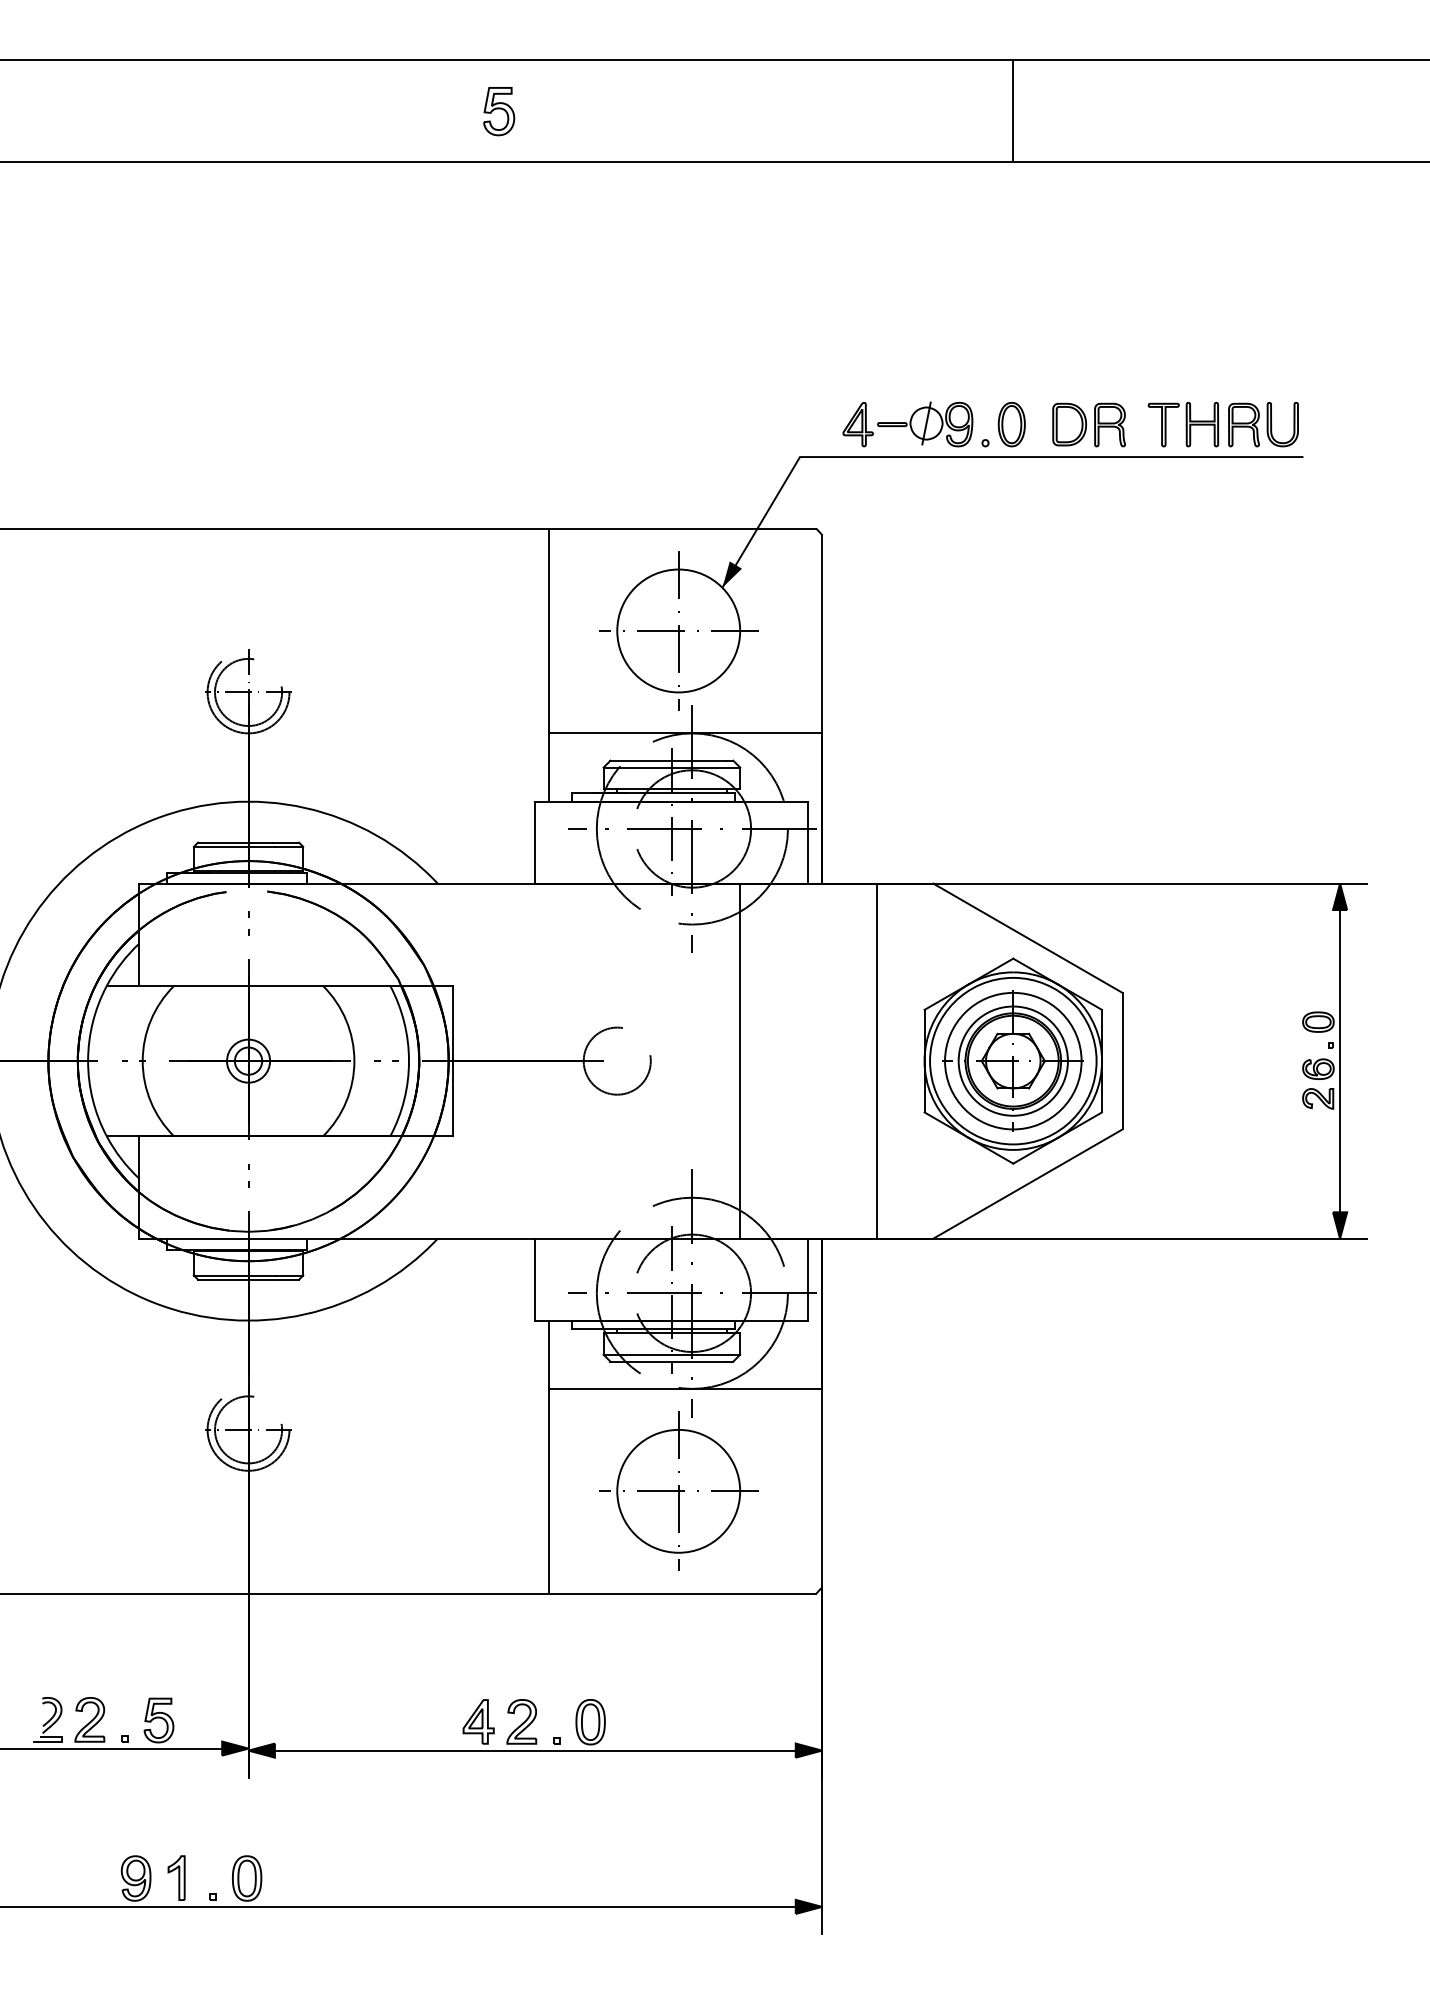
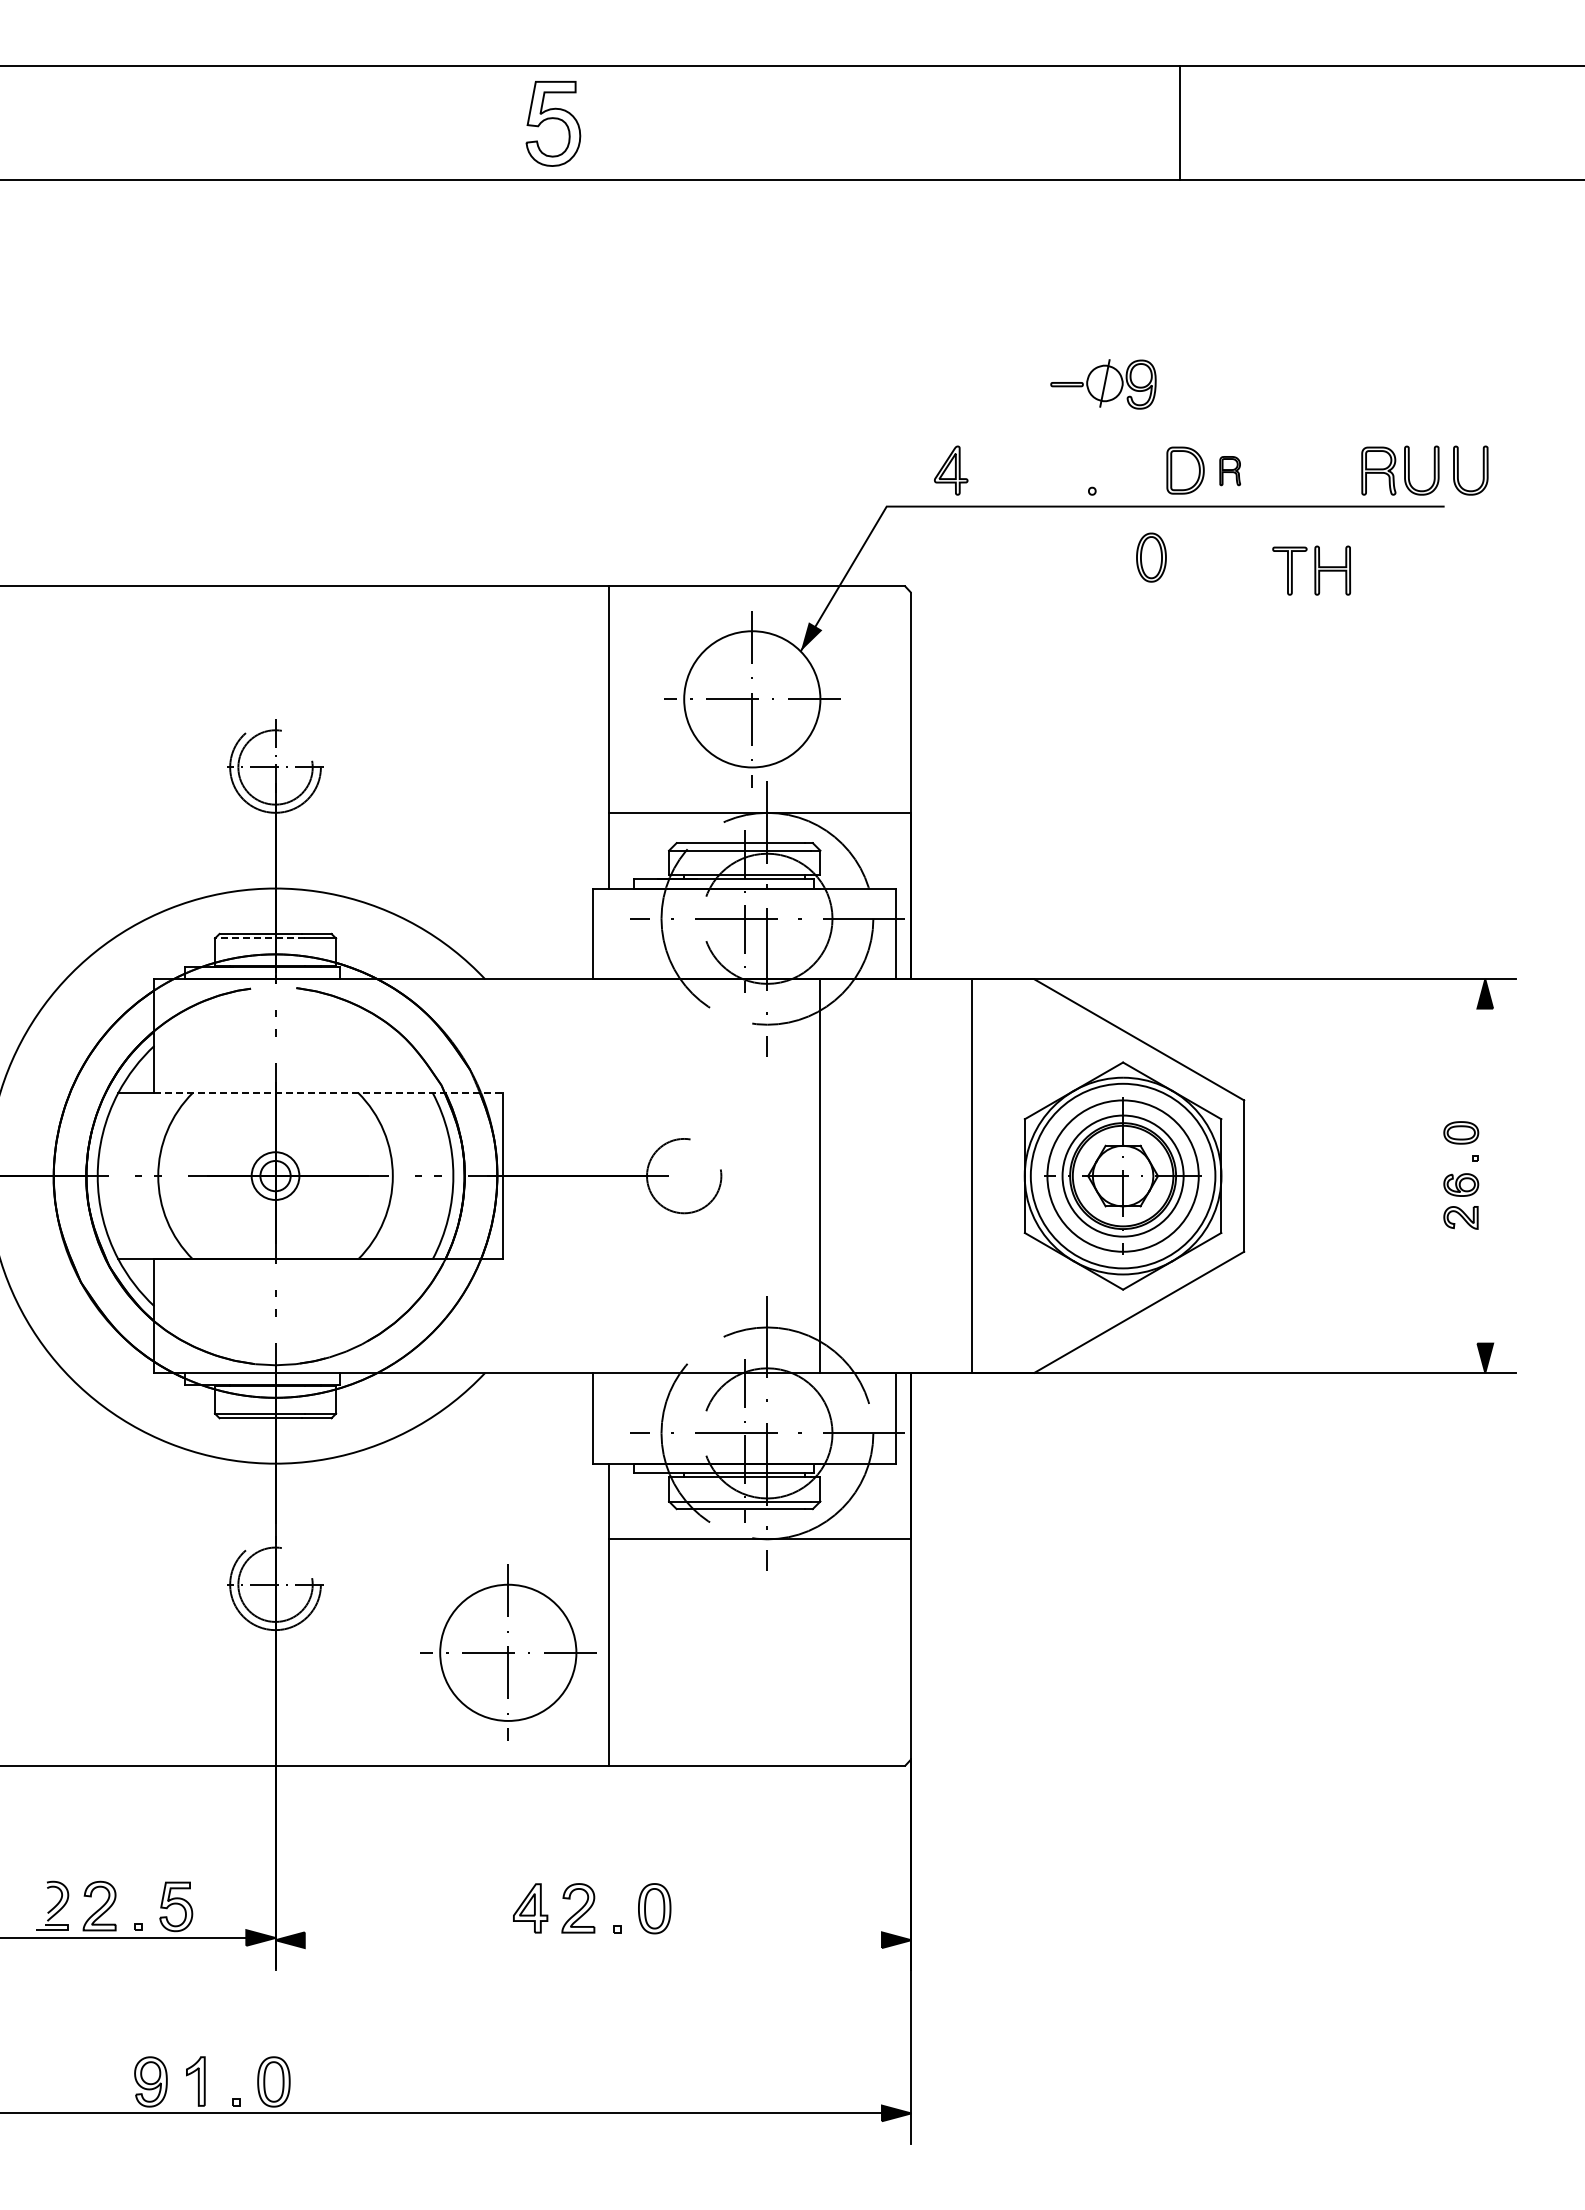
line: (1012, 110) -> (1179, 122), moved
part: (498, 111) -> (552, 123), size x1.6
part: (925, 424) -> (1103, 384), moved
part: (1011, 424) -> (1151, 557), moved
part: (1109, 424) -> (1229, 470), size x0.6
part: (1183, 424) -> (1311, 570), moved
part: (1315, 424) -> (1458, 470), added
line: (234, 846) -> (259, 938), solid -> dashed
line: (297, 985) -> (329, 1092), solid -> dashed
line: (1340, 1060) -> (1485, 1175), removed
part: (678, 1491) -> (508, 1652), moved
line: (534, 1750) -> (592, 1940), removed

